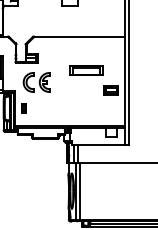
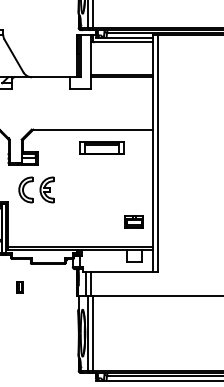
part: (86, 69) -> (101, 147), moved
part: (110, 89) -> (133, 221), moved
part: (23, 108) -> (19, 287), moved

